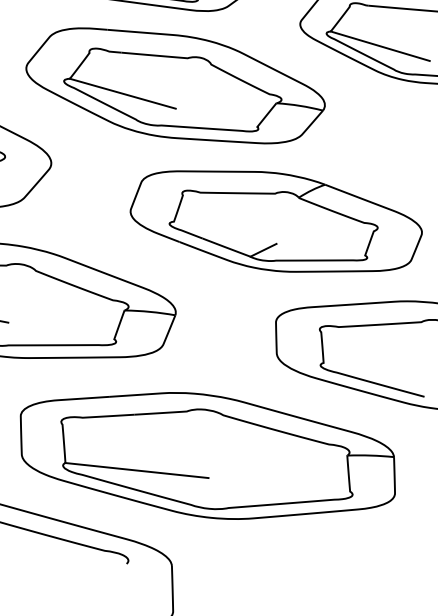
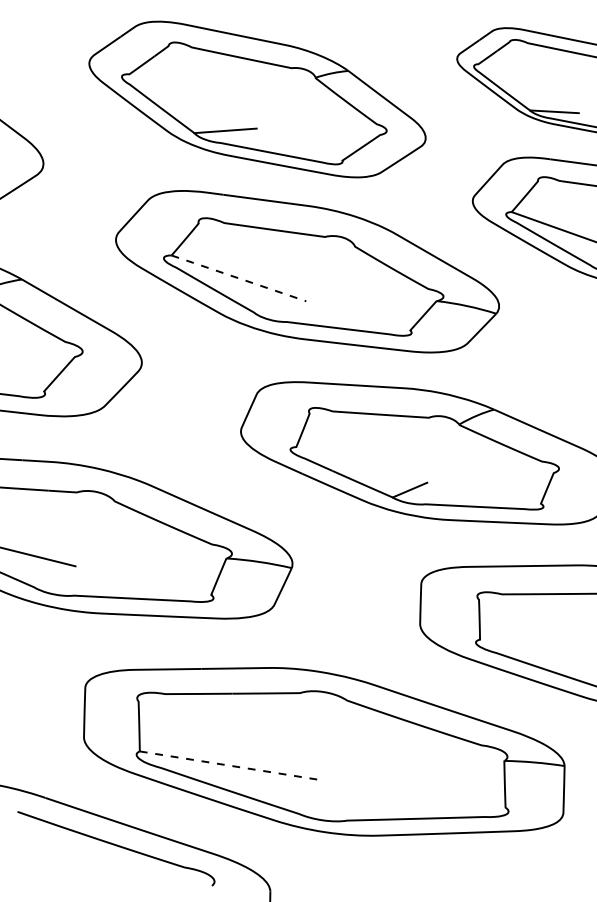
line: (123, 93) -> (239, 278), solid -> dashed
line: (137, 470) -> (232, 766), solid -> dashed

